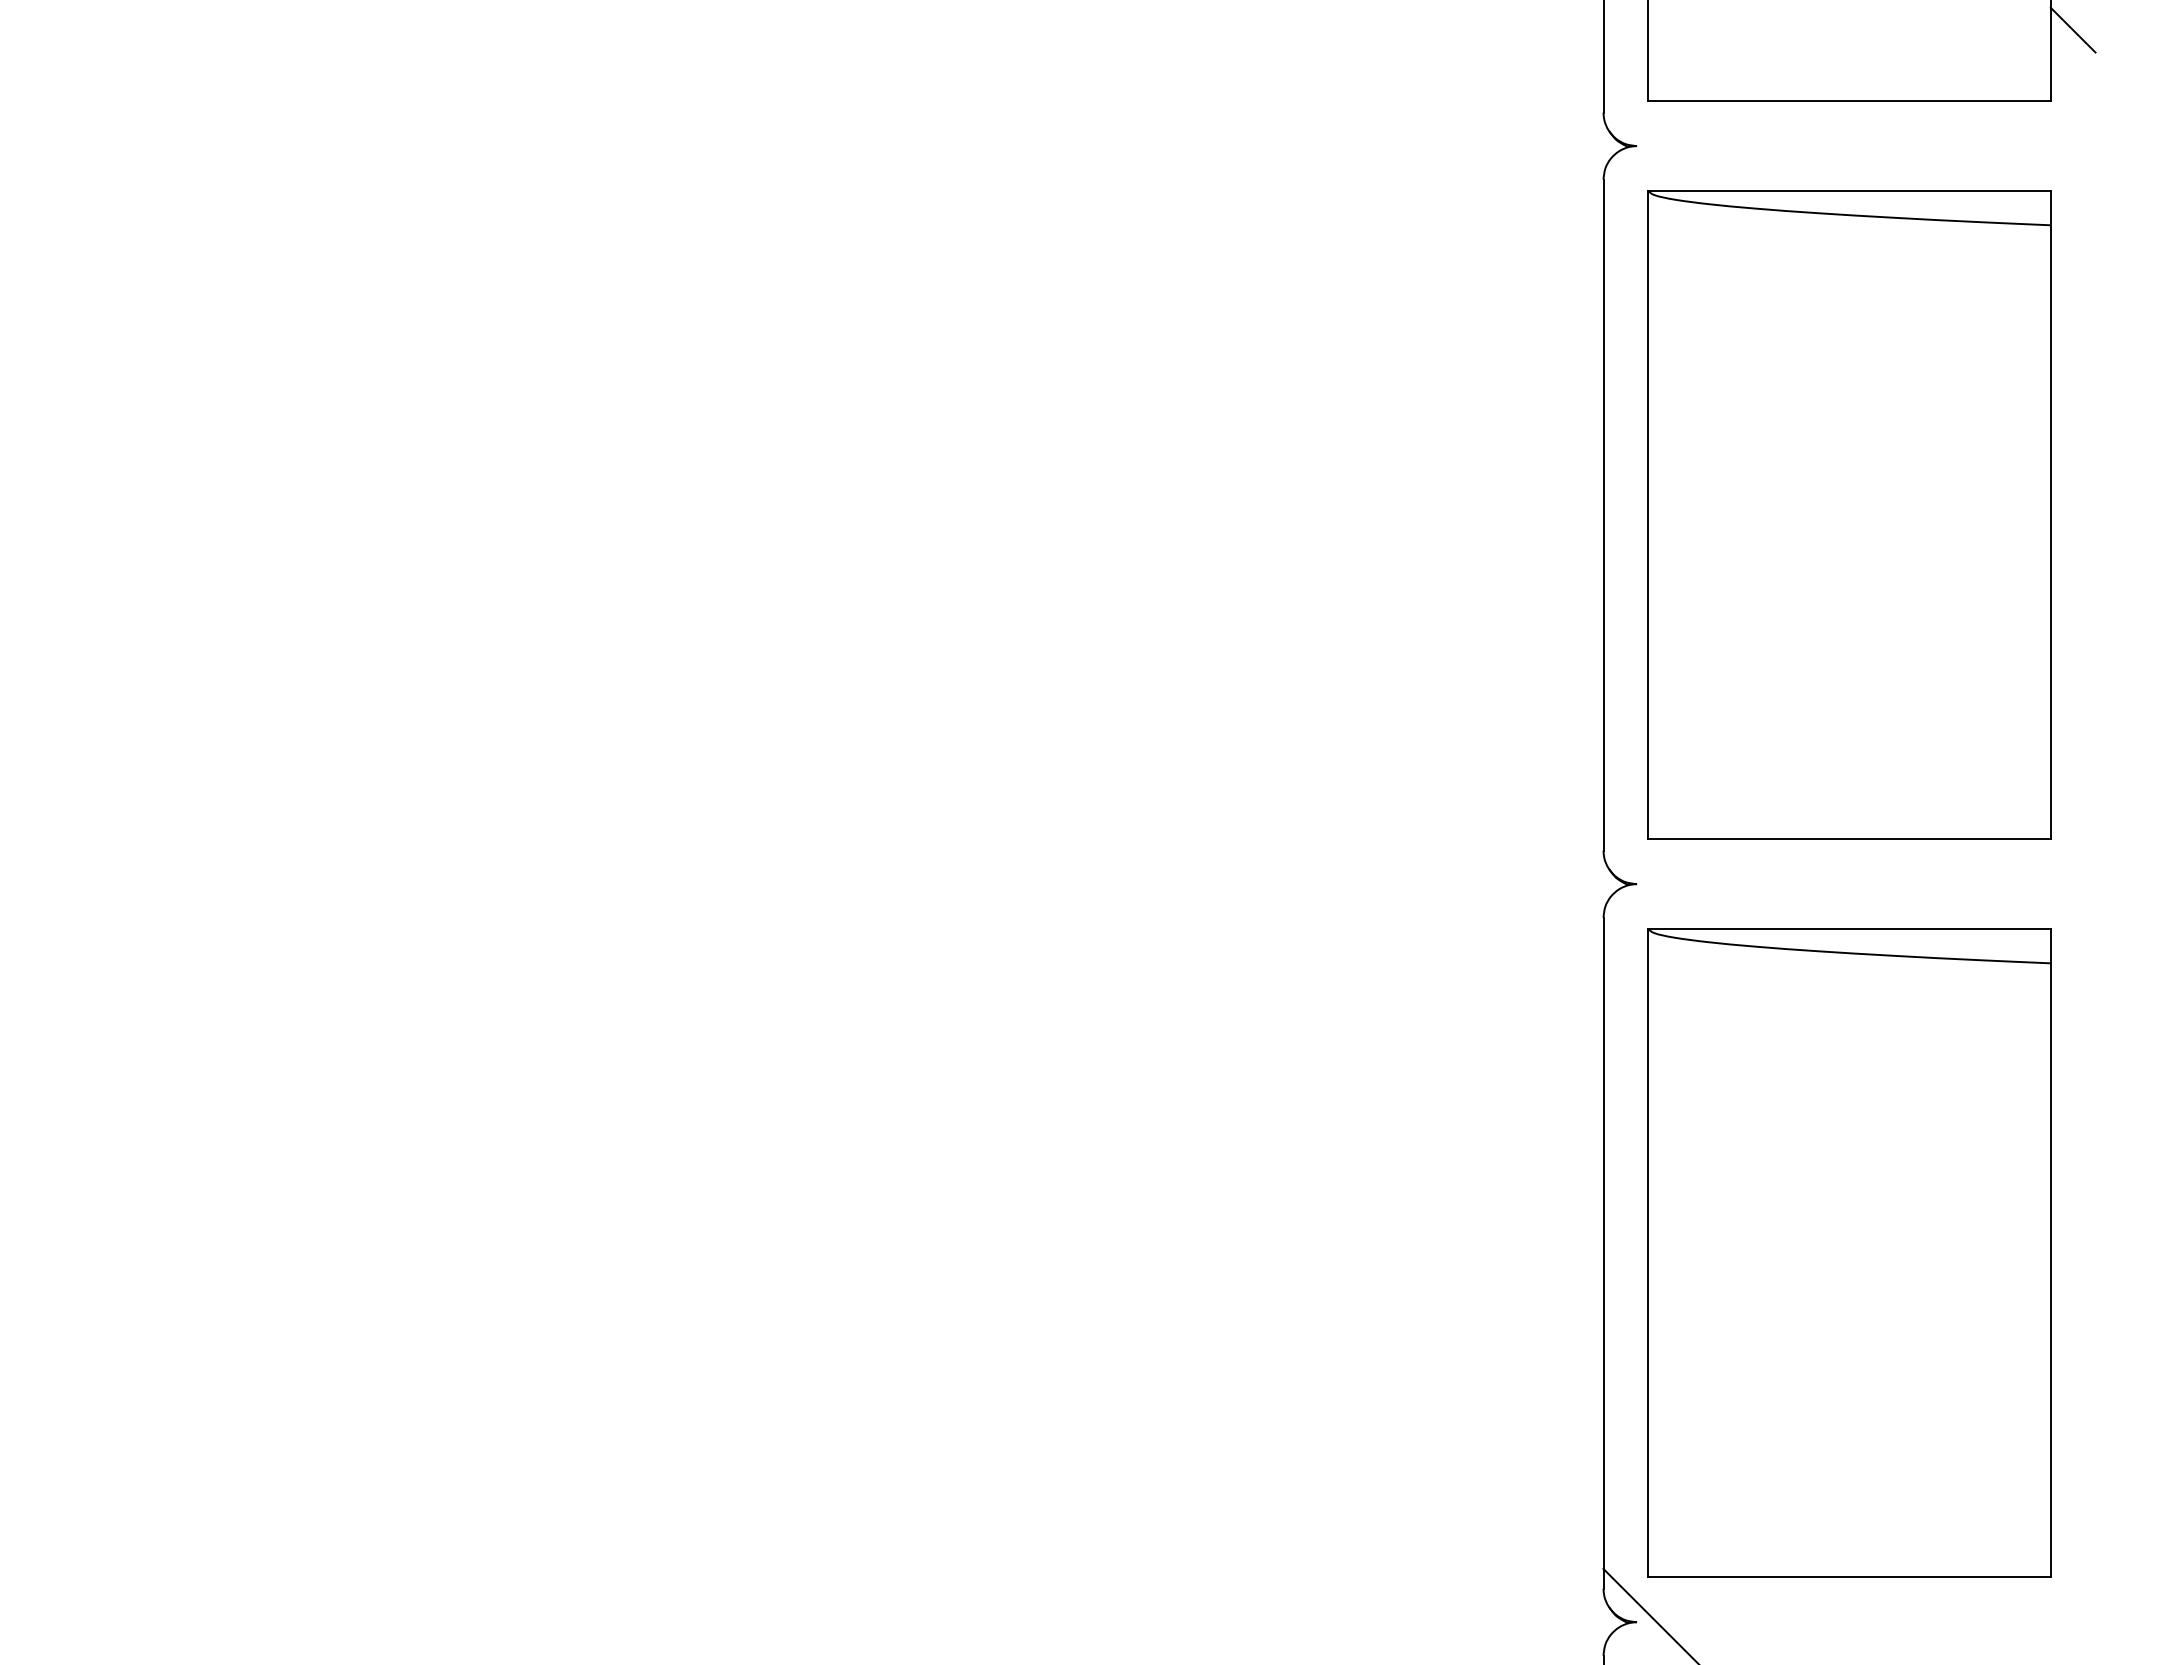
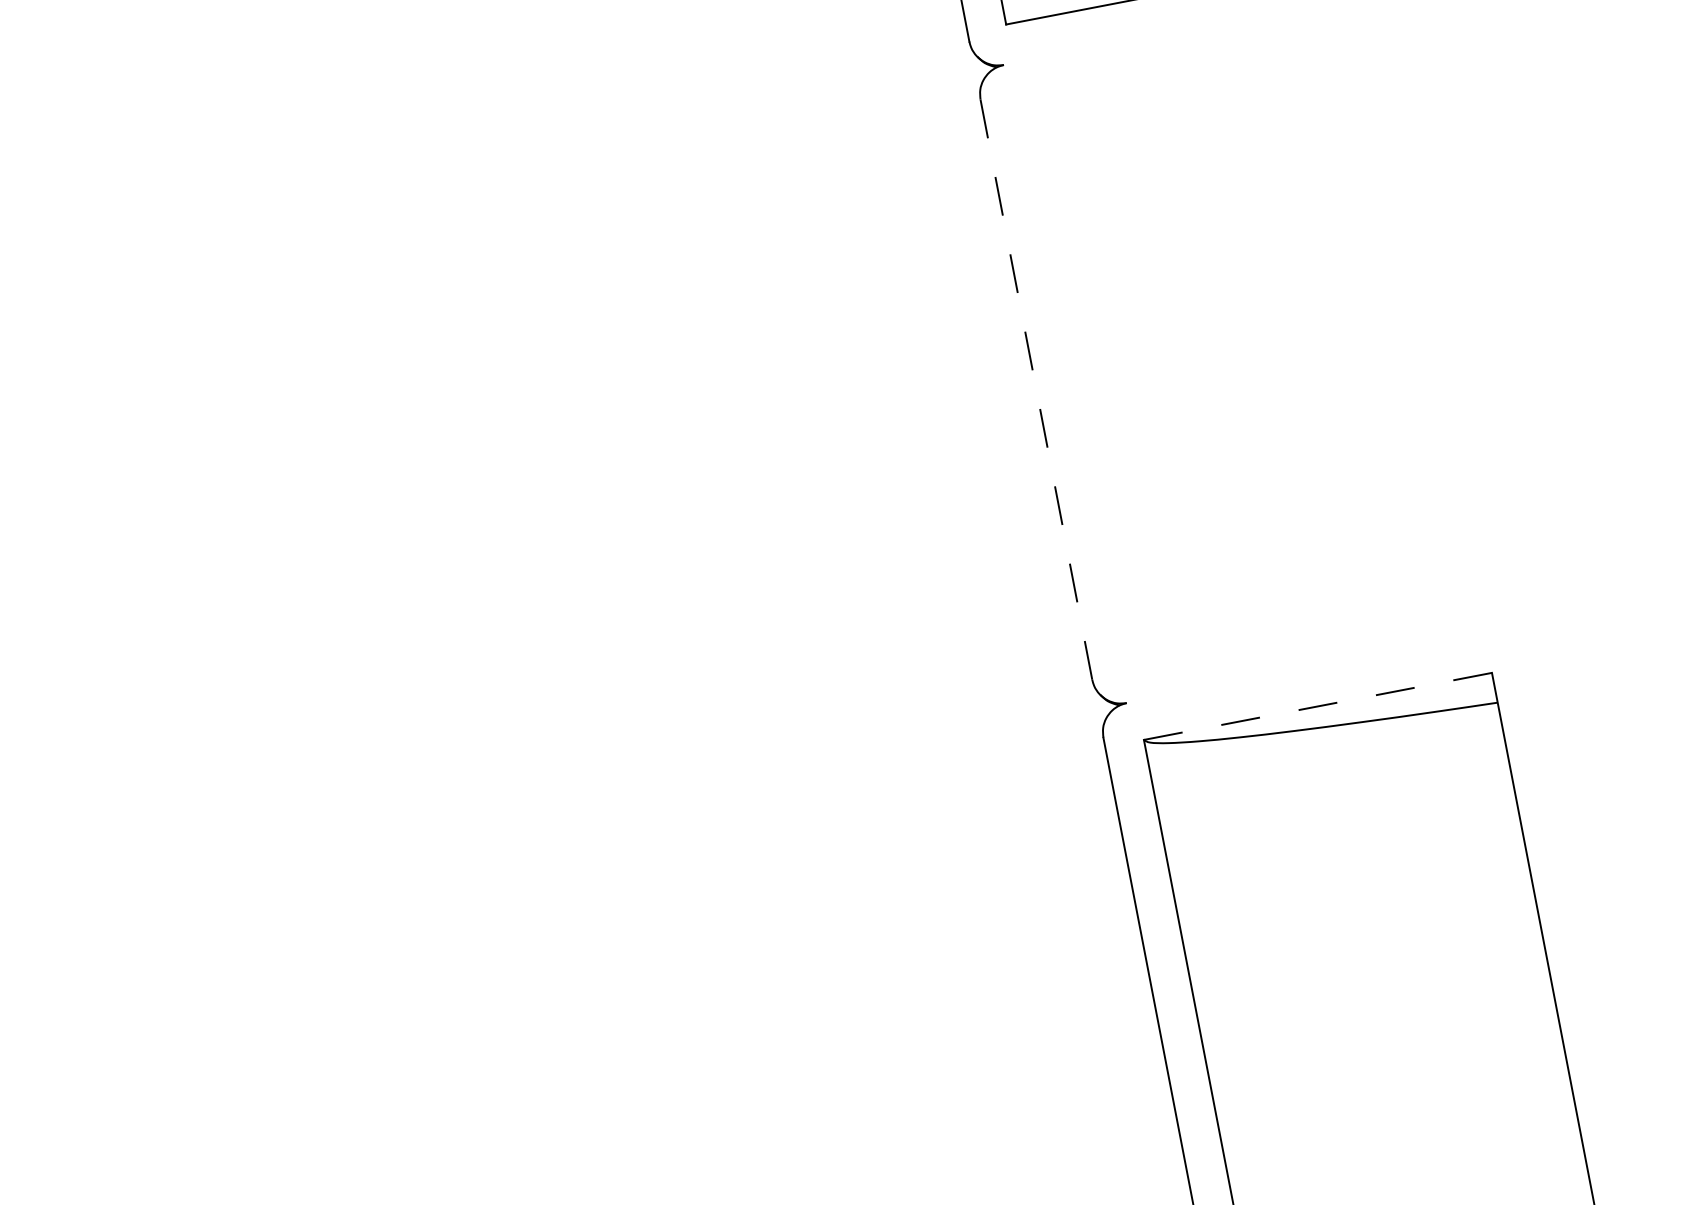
line: (1603, 514) -> (1036, 389), solid -> dashed
part: (1849, 514) -> (1248, 348), removed
line: (1850, 928) -> (1318, 705), solid -> dashed

